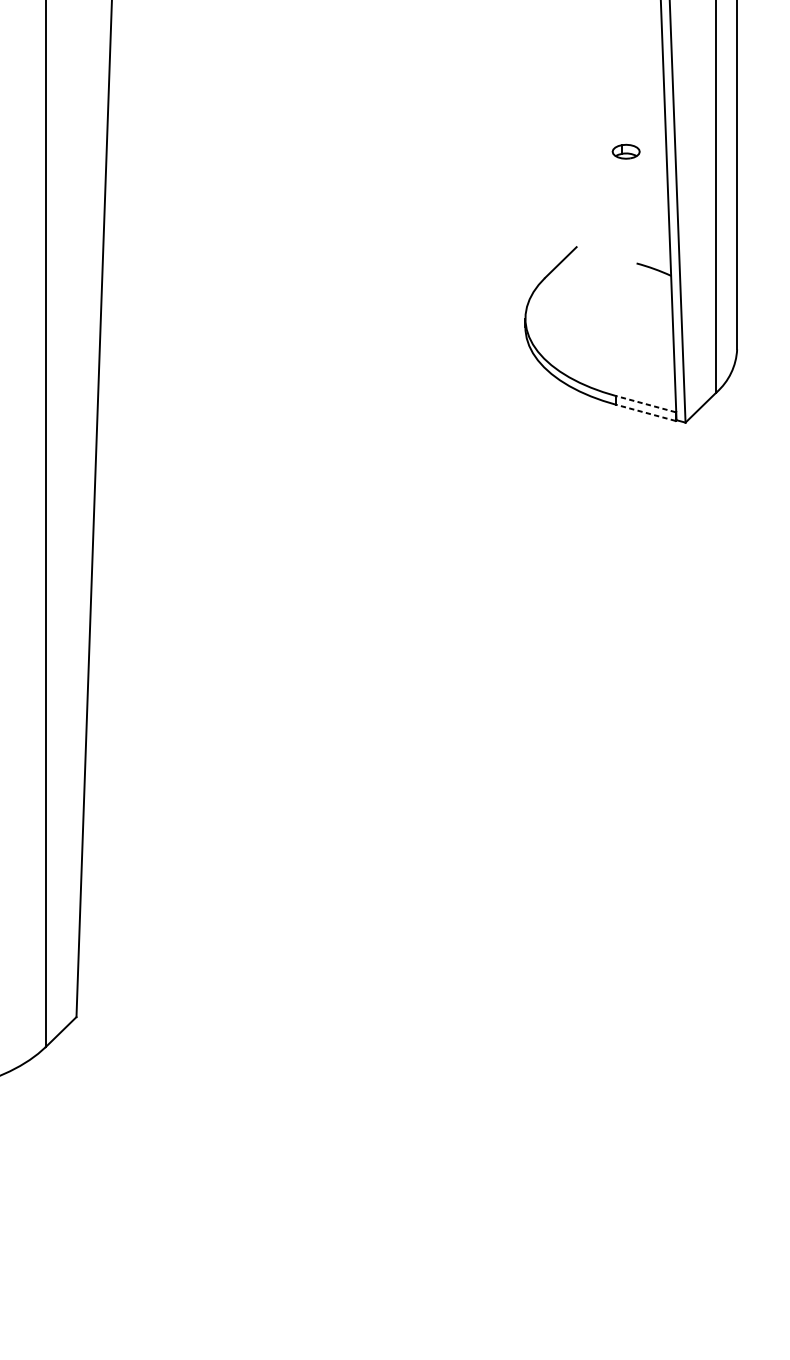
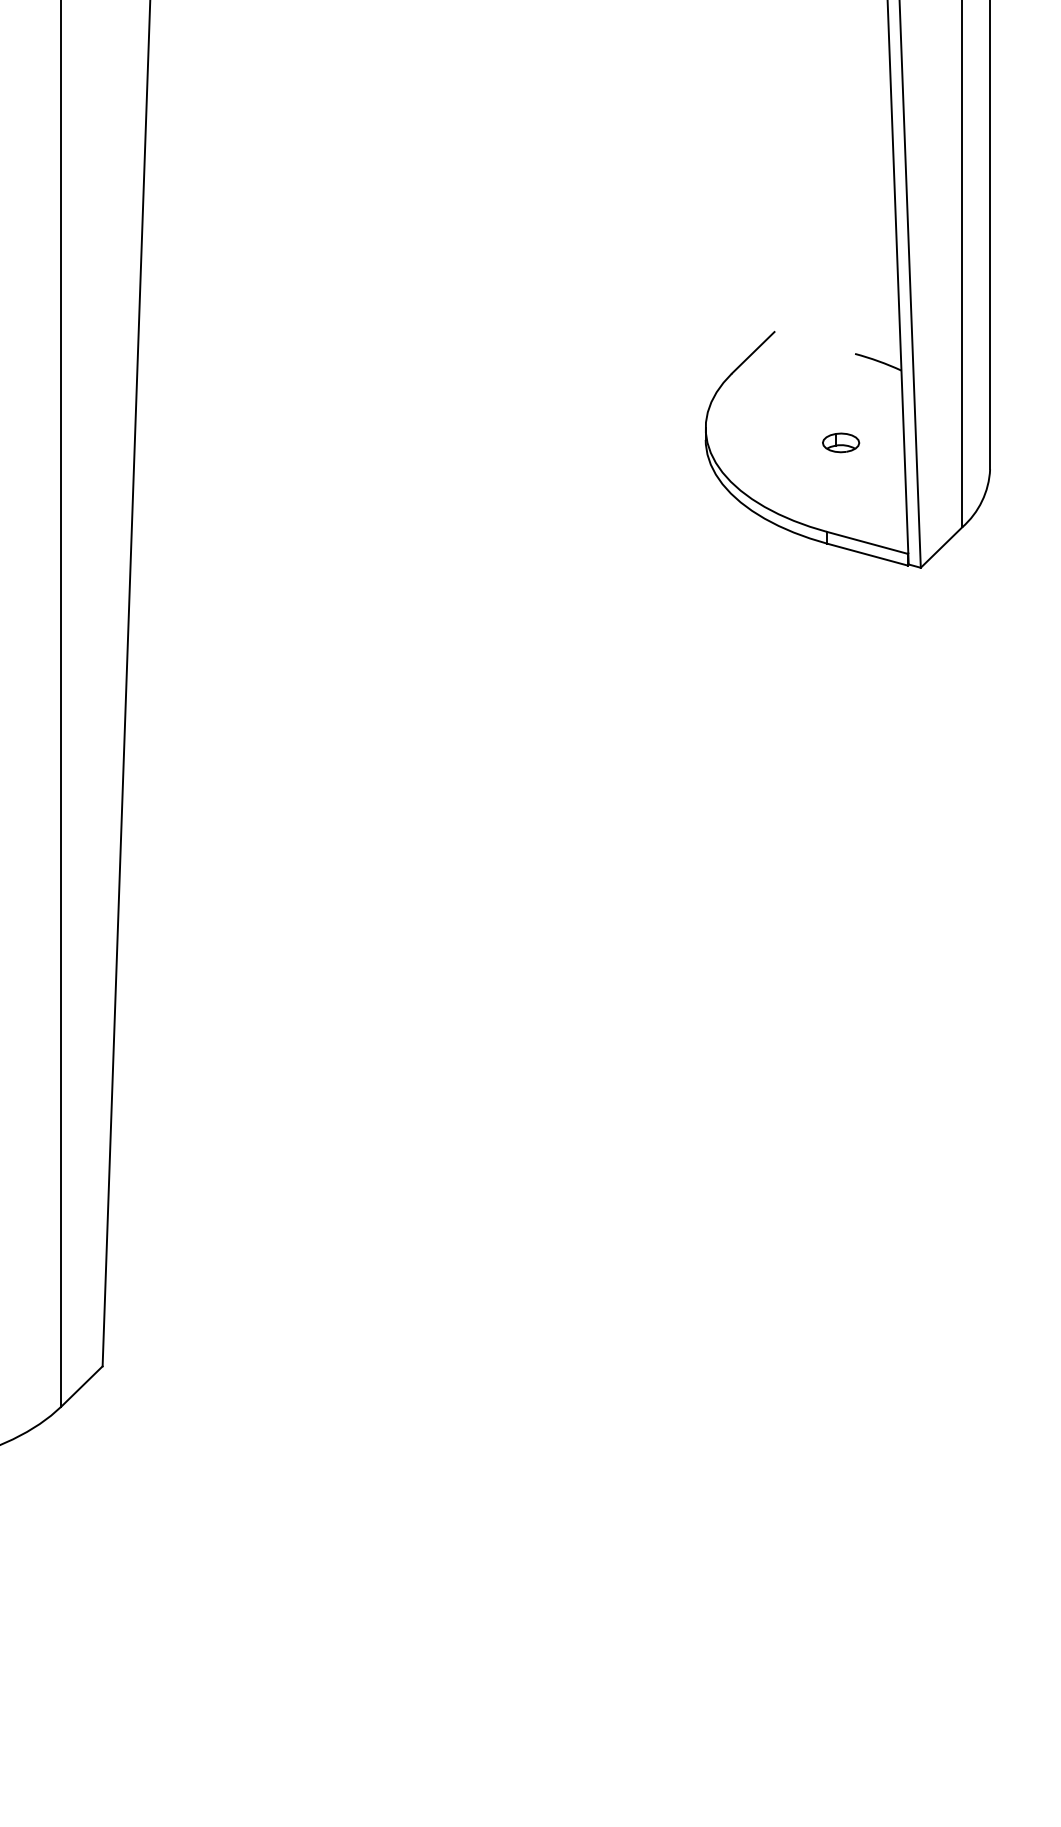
part: (626, 151) -> (841, 442), moved
line: (645, 403) -> (867, 542), dashed -> solid
line: (645, 412) -> (867, 554), dashed -> solid

